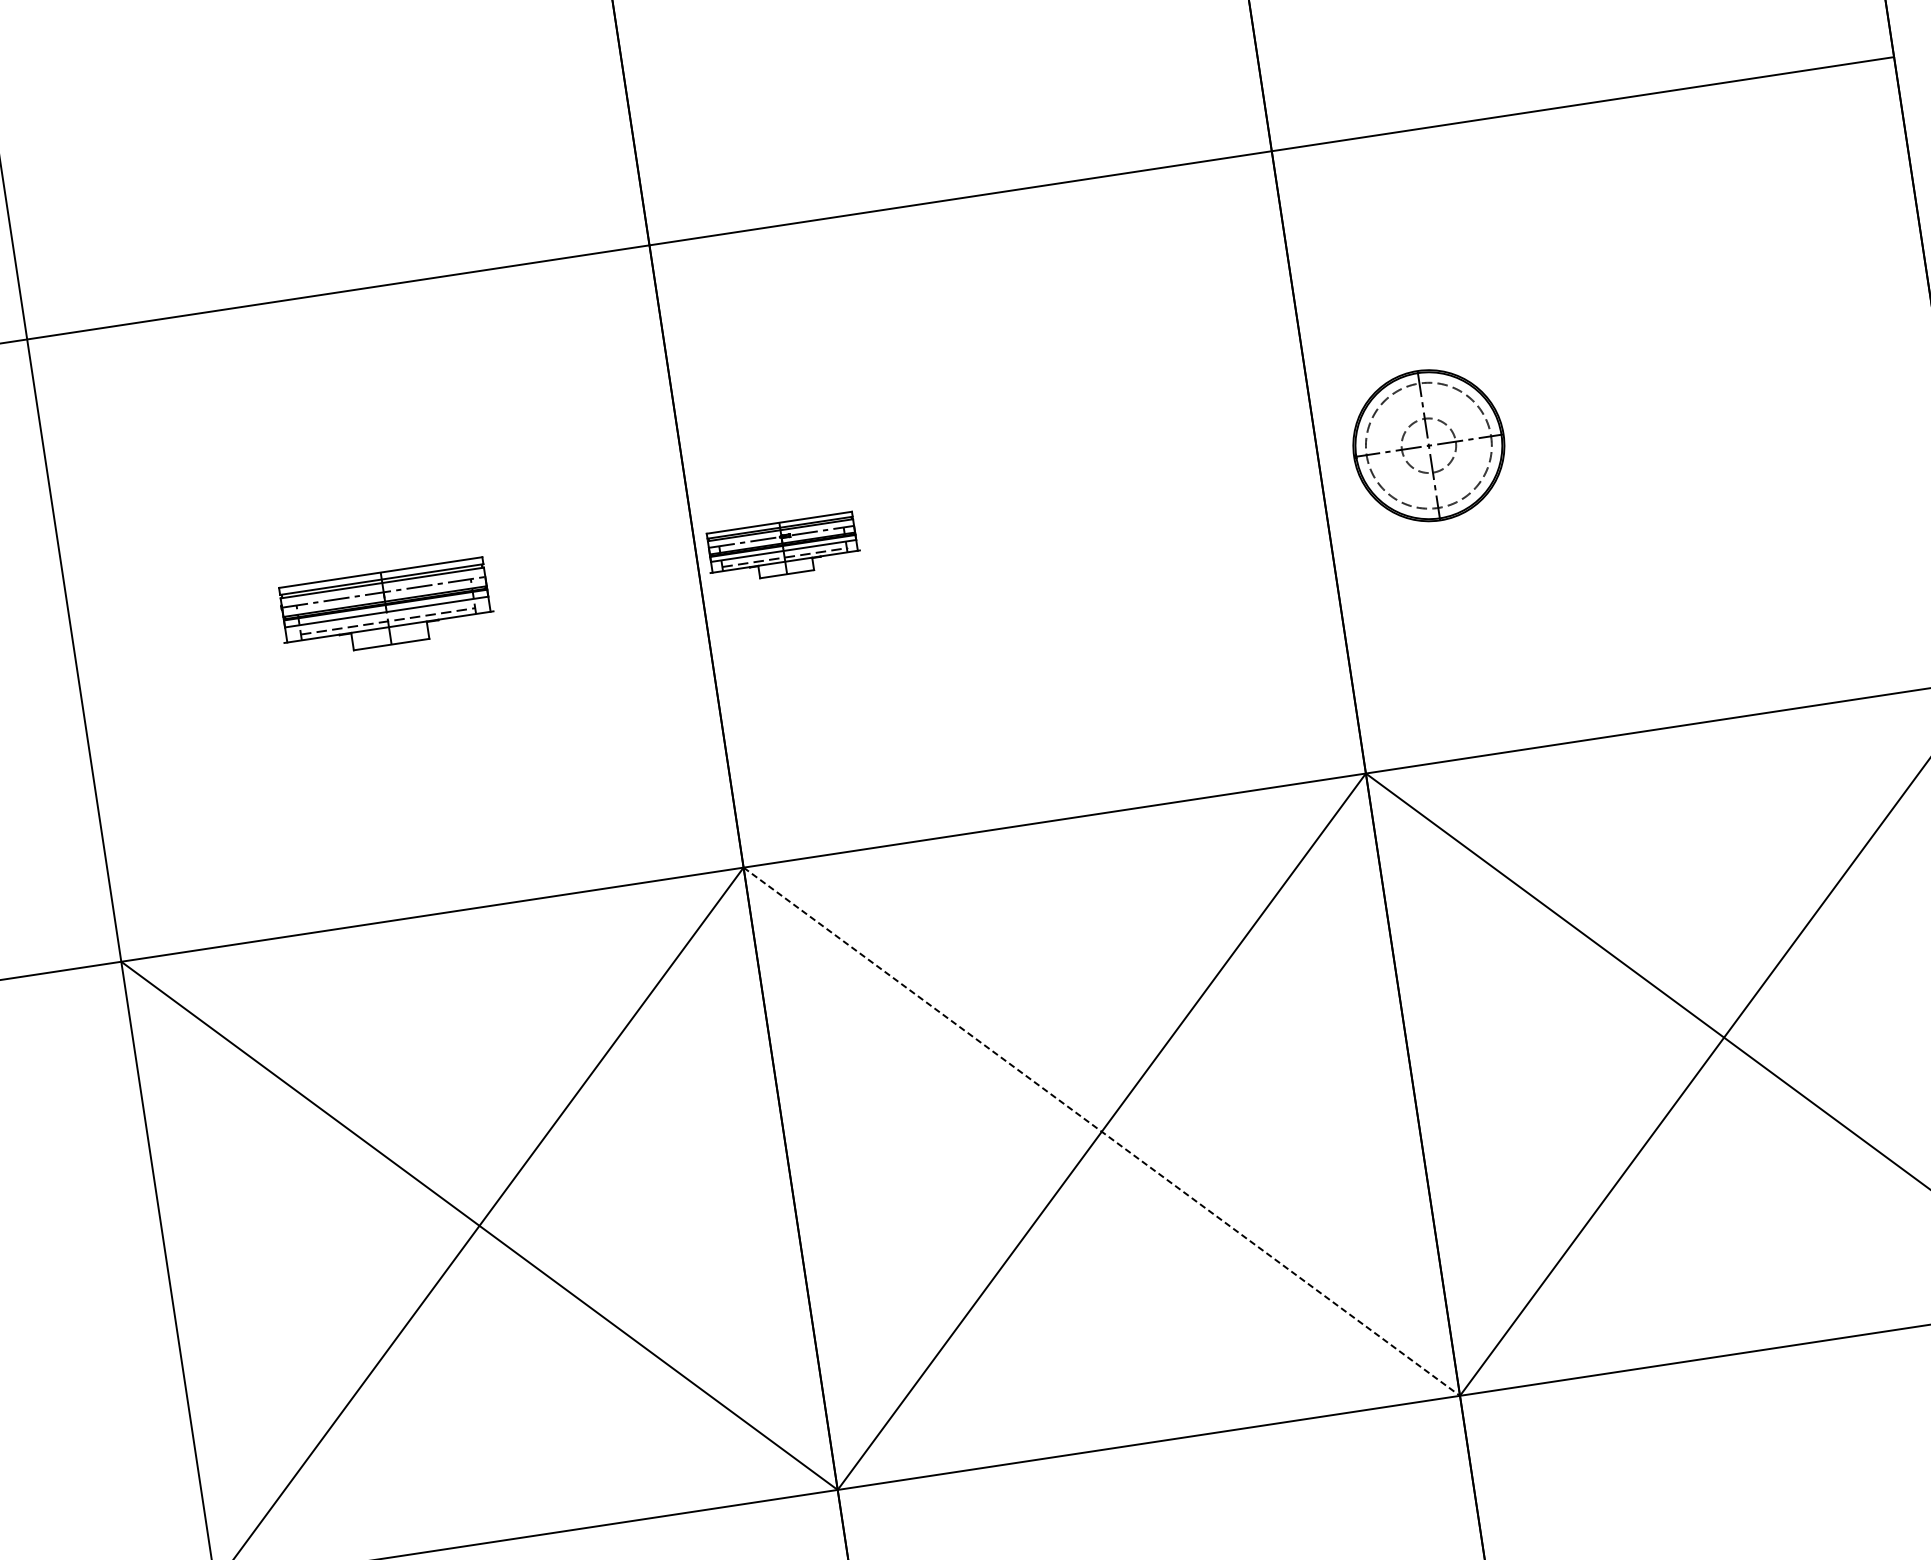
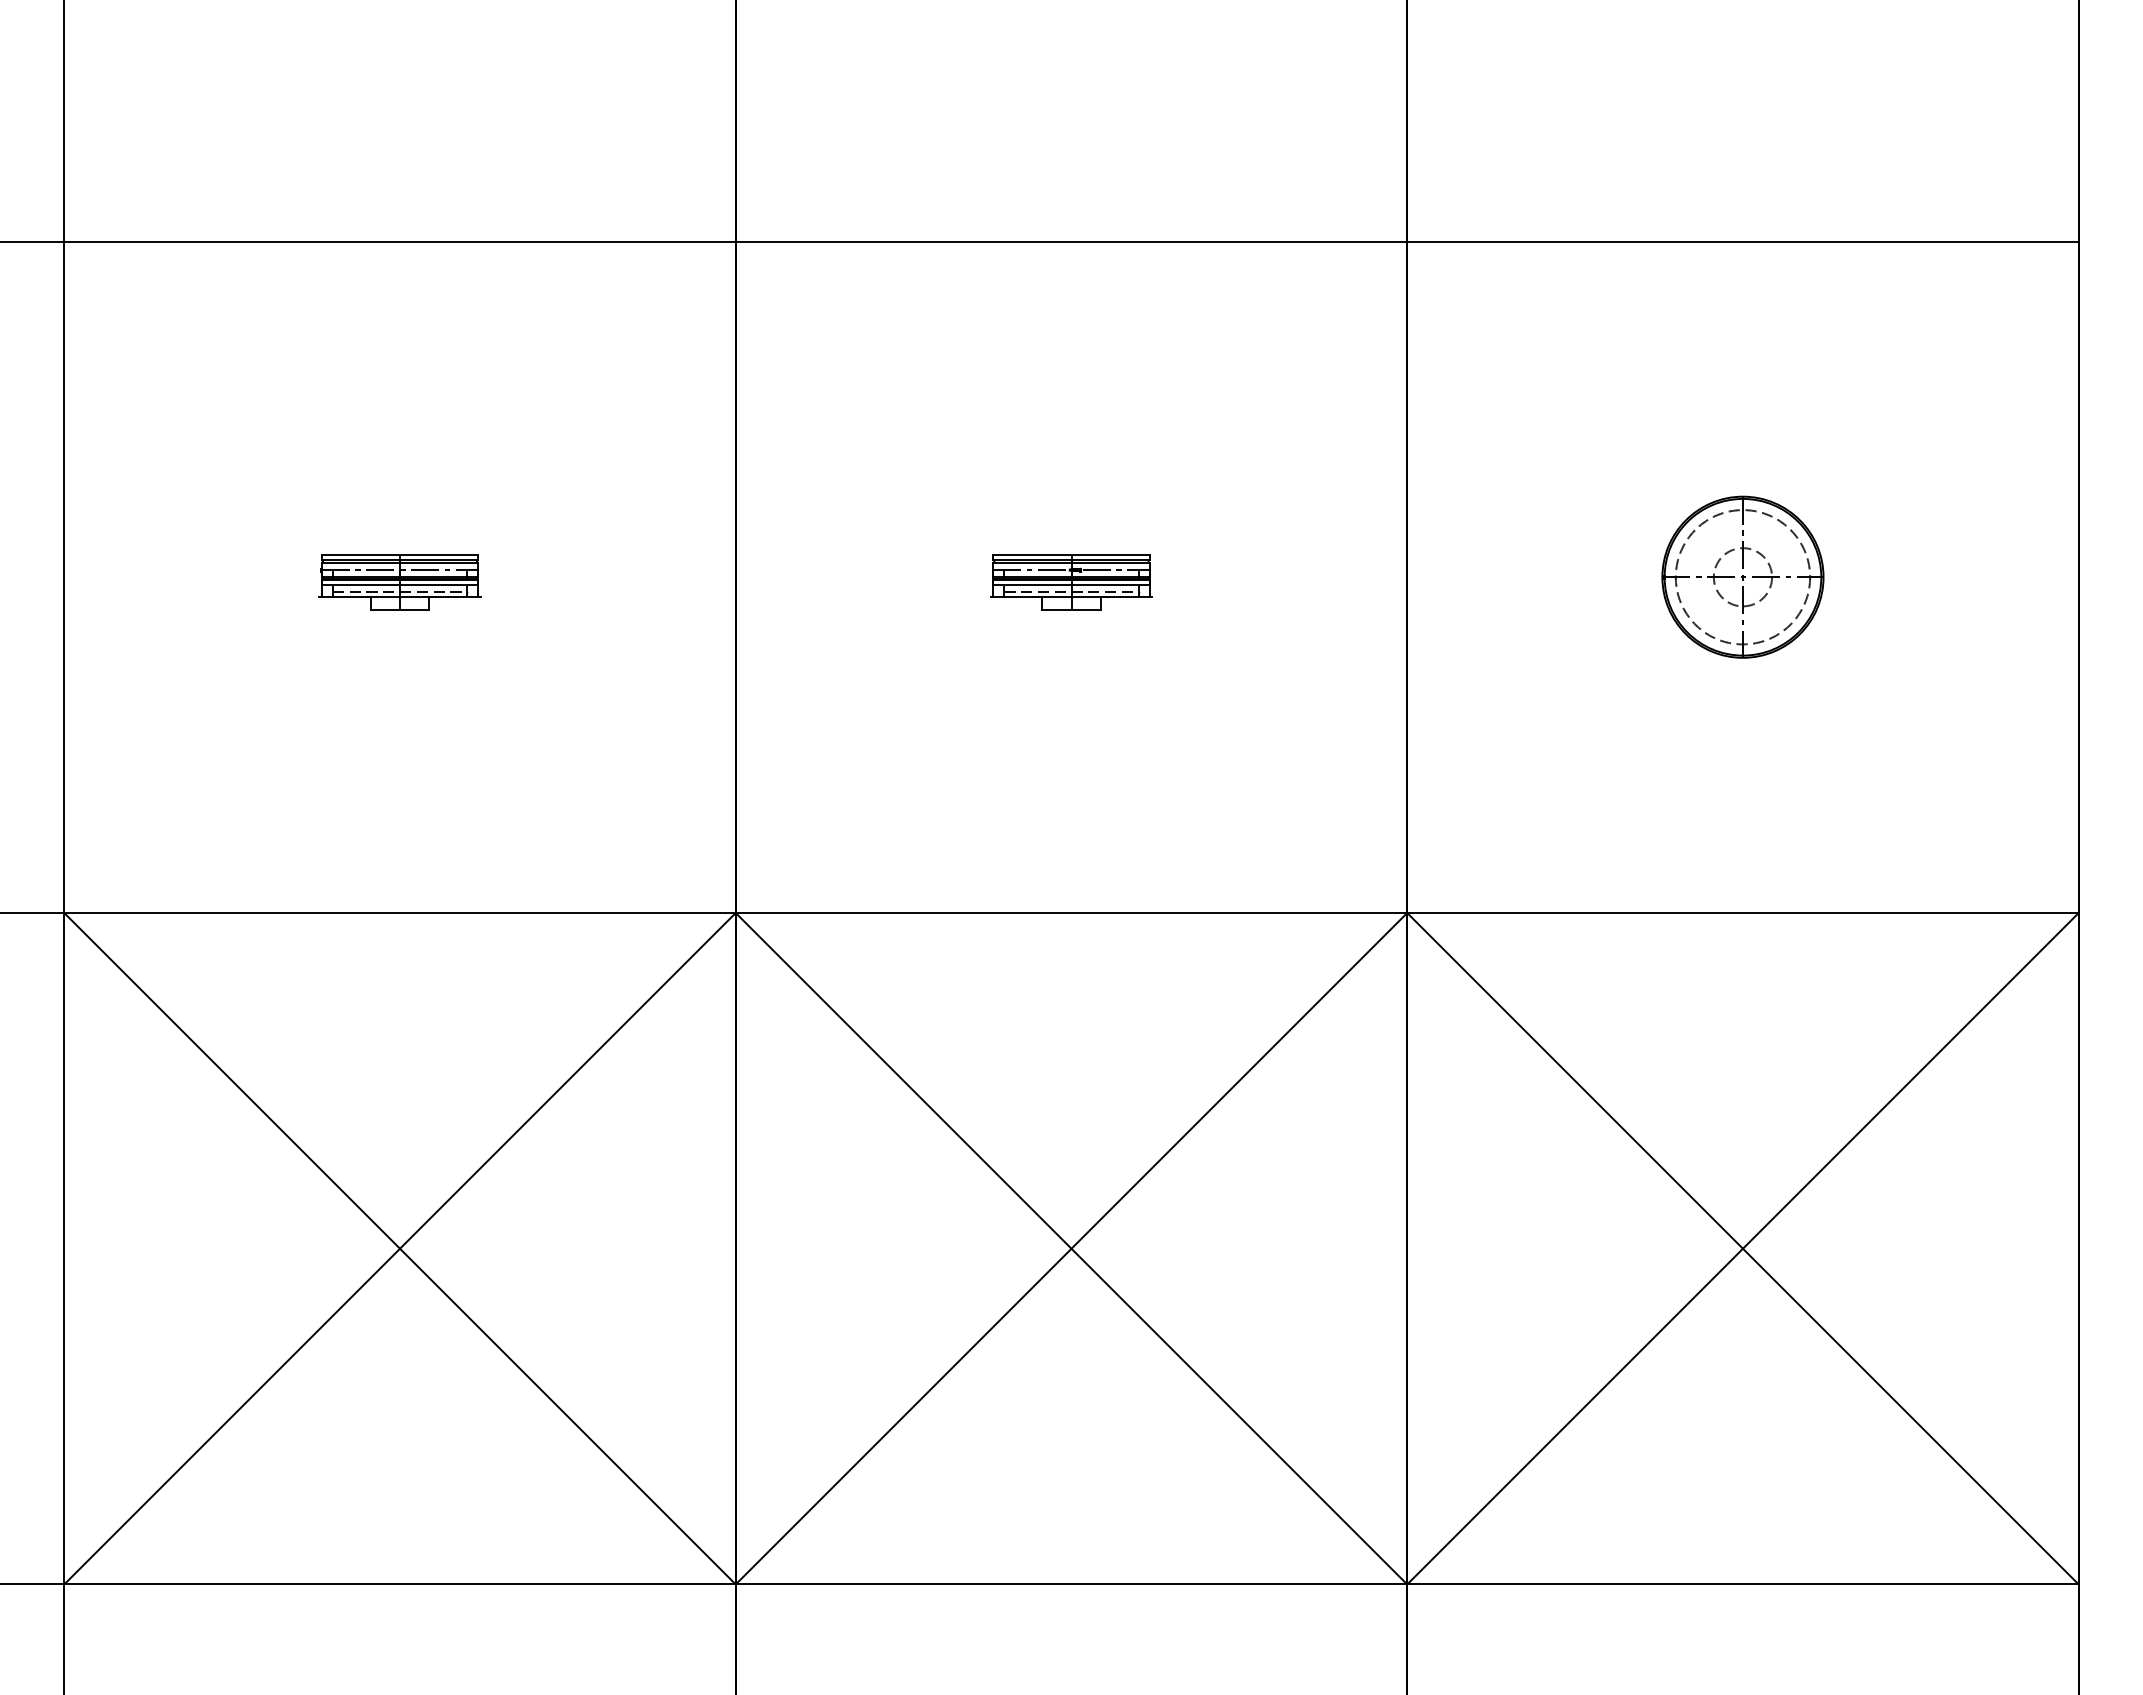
part: (1428, 445) -> (1742, 576), moved
part: (783, 548) -> (1071, 582), moved
part: (385, 608) -> (399, 582), size x0.71
line: (1101, 1131) -> (1071, 1248), dashed -> solid

